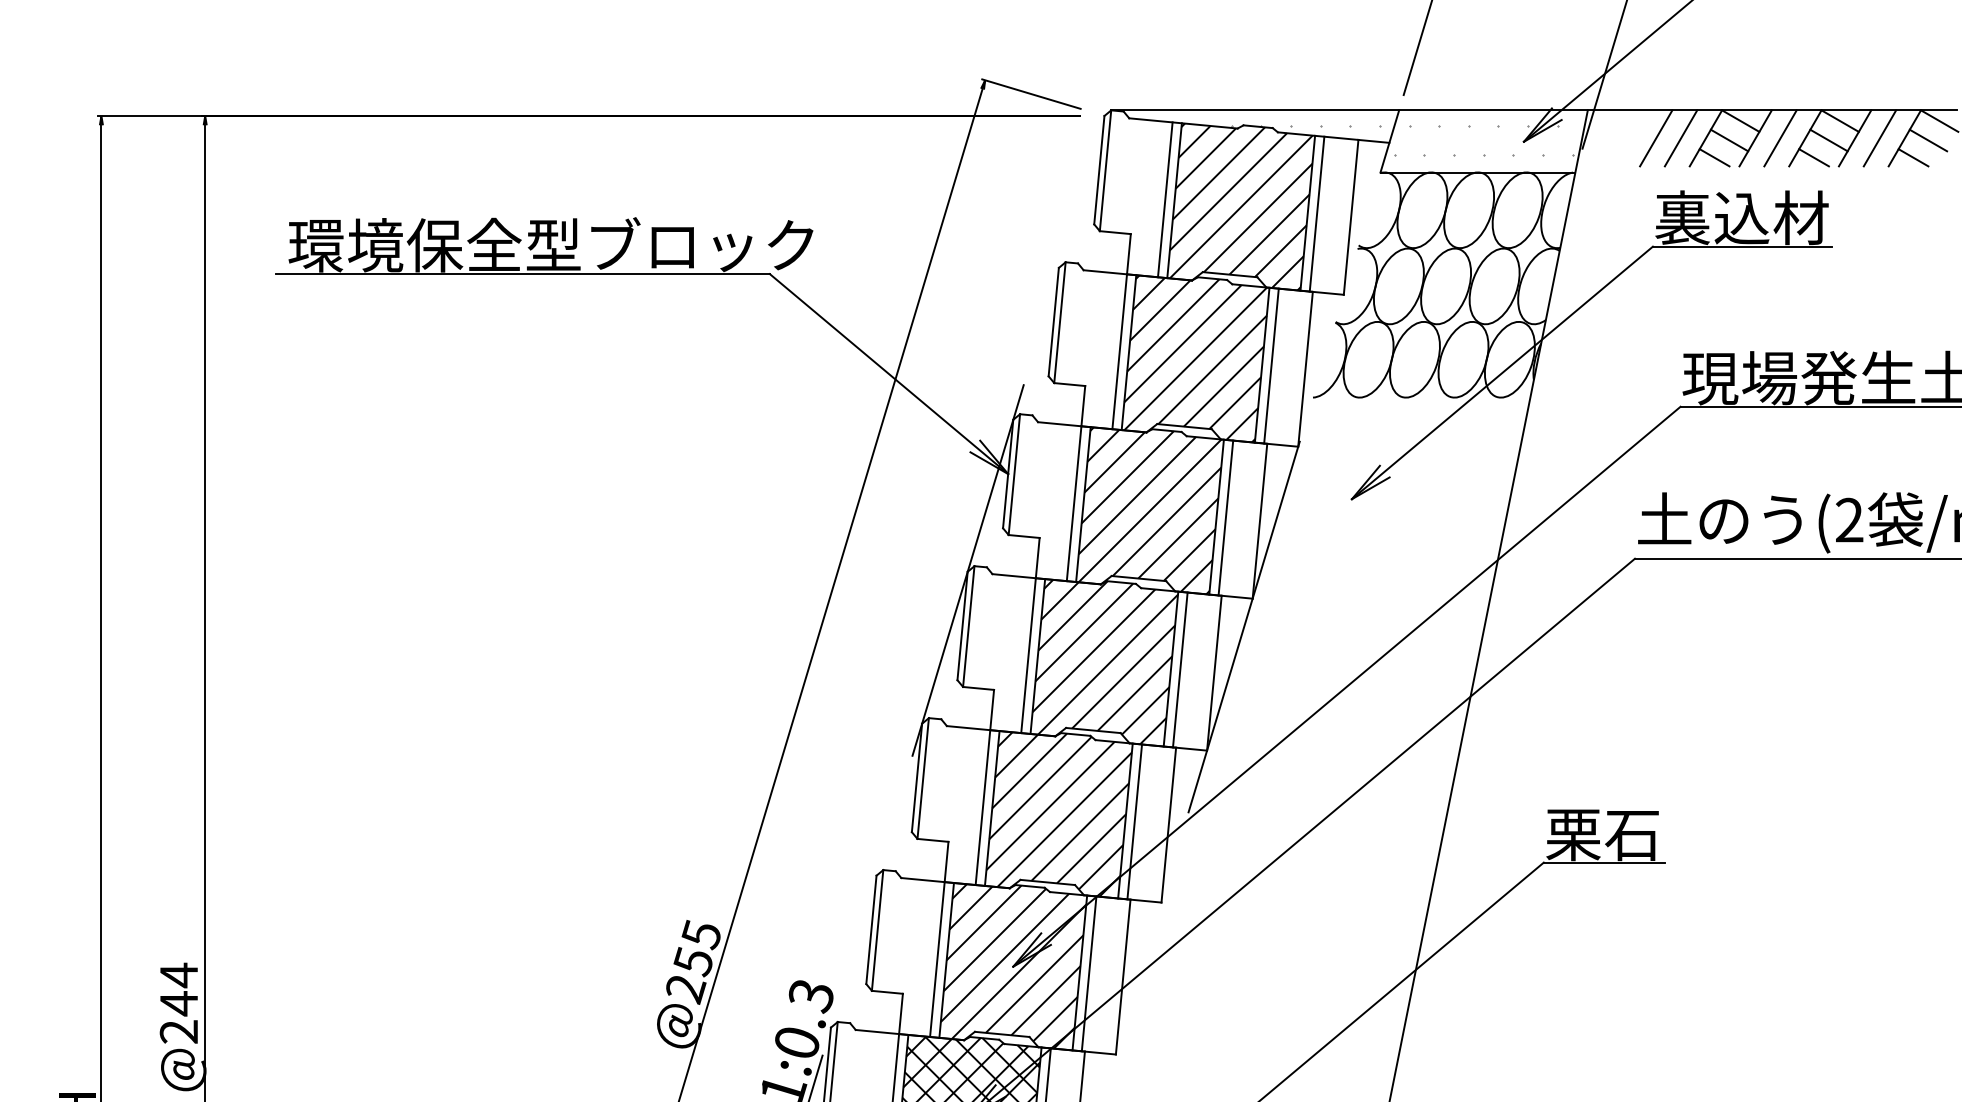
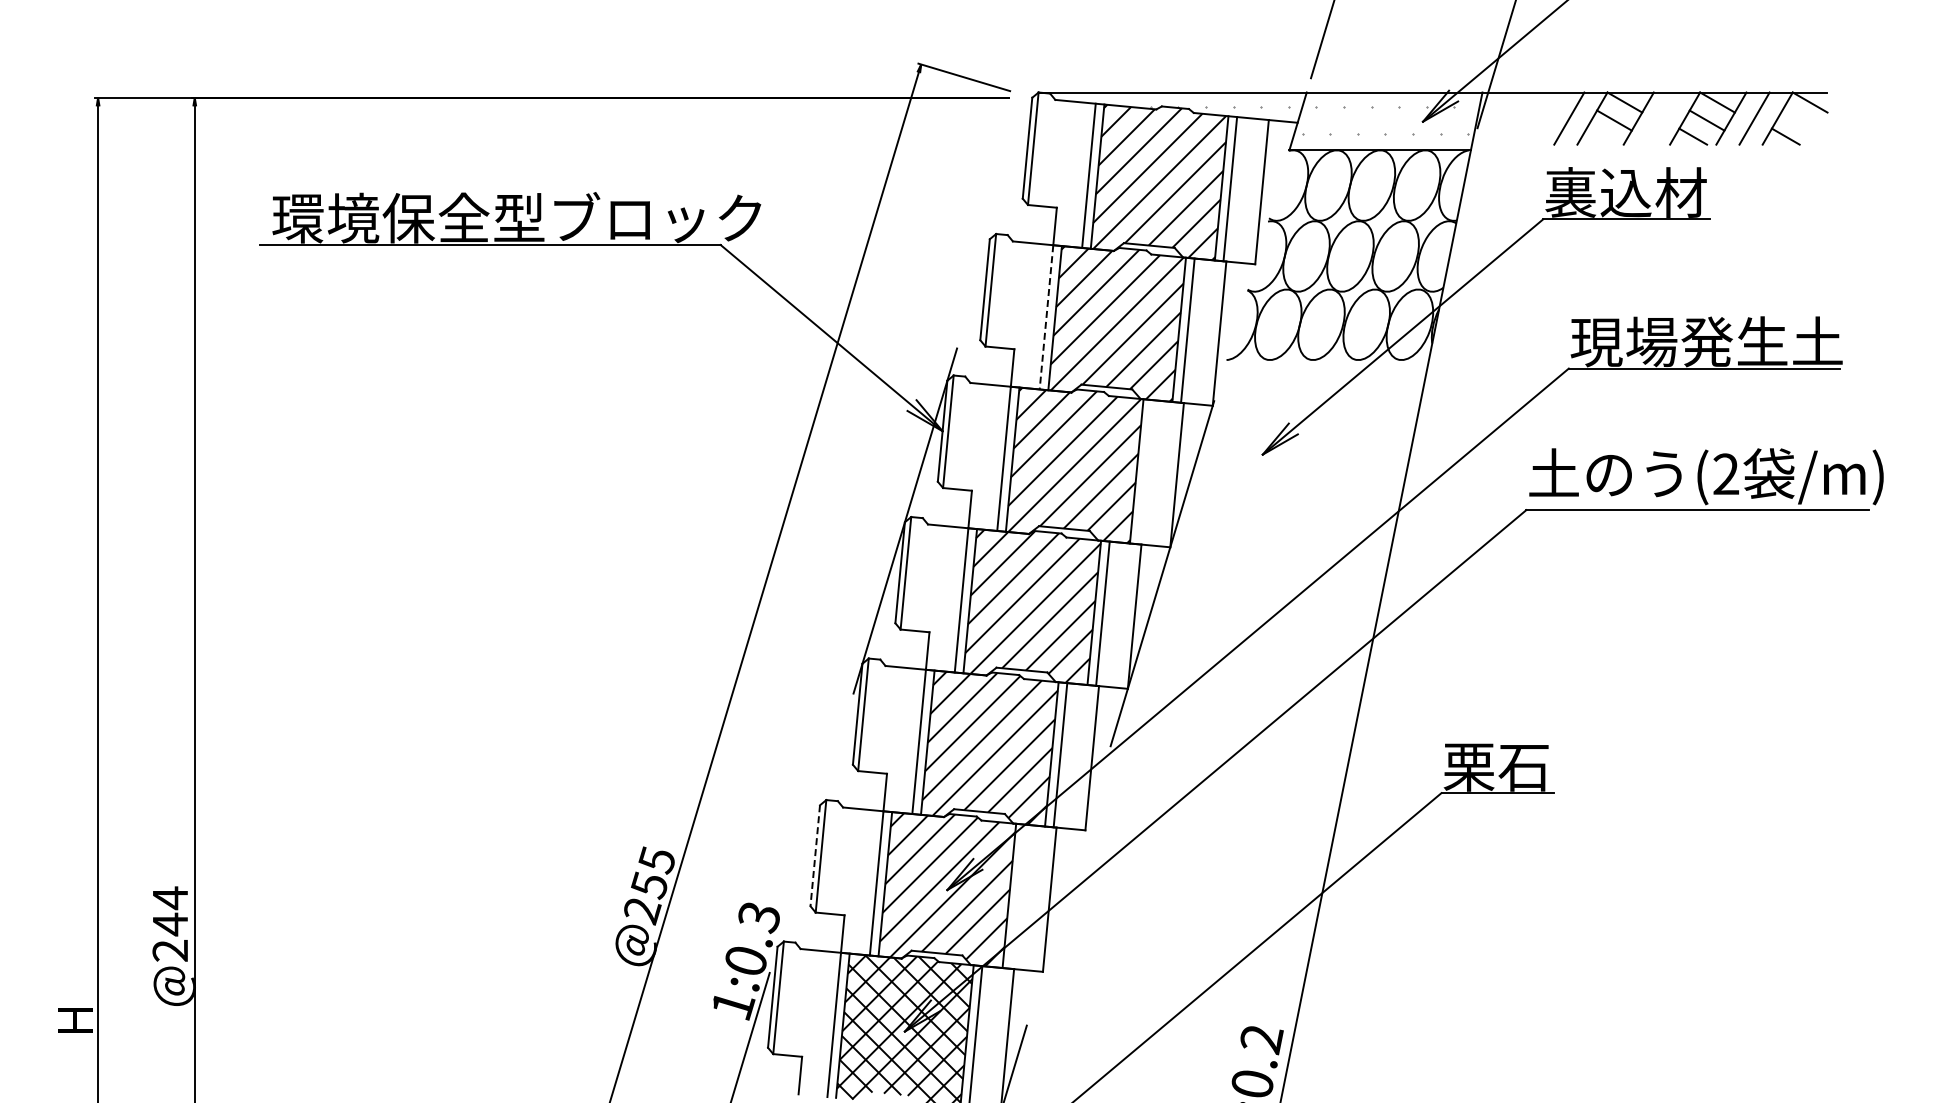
line: (1656, 138) -> (1546, 118), removed
line: (1780, 138) -> (1661, 118), removed
line: (1928, 140) -> (1799, 120), removed
line: (1714, 157) -> (1600, 136), removed
line: (1119, 351) -> (1046, 317), solid -> dashed
line: (1226, 518) -> (1145, 472), removed
line: (871, 929) -> (815, 855), solid -> dashed
line: (1088, 973) -> (1017, 896), removed

